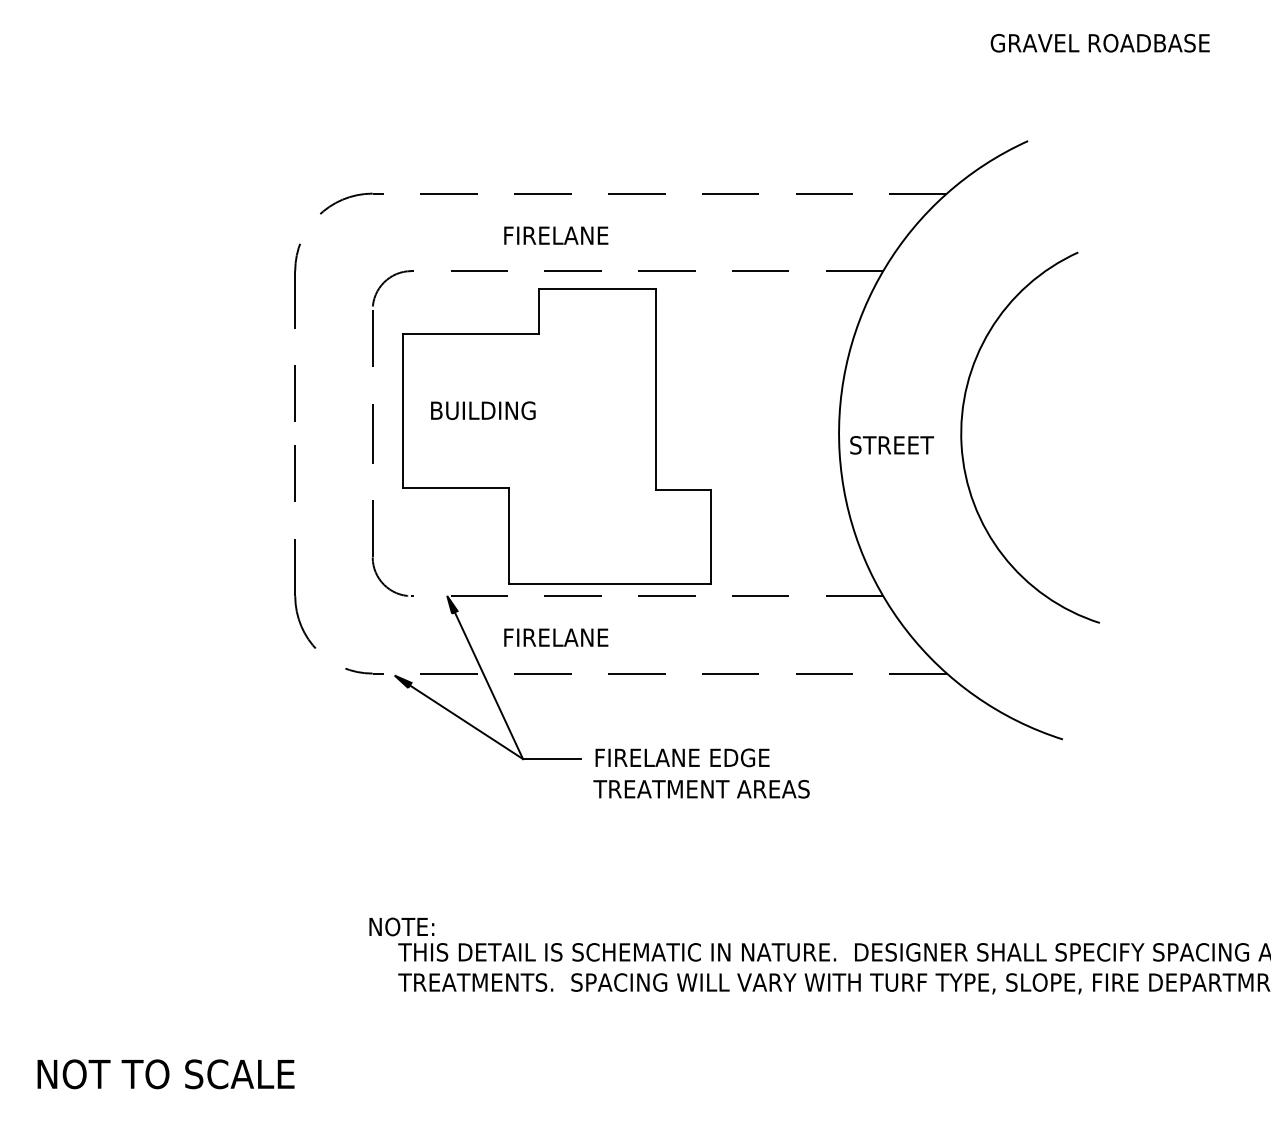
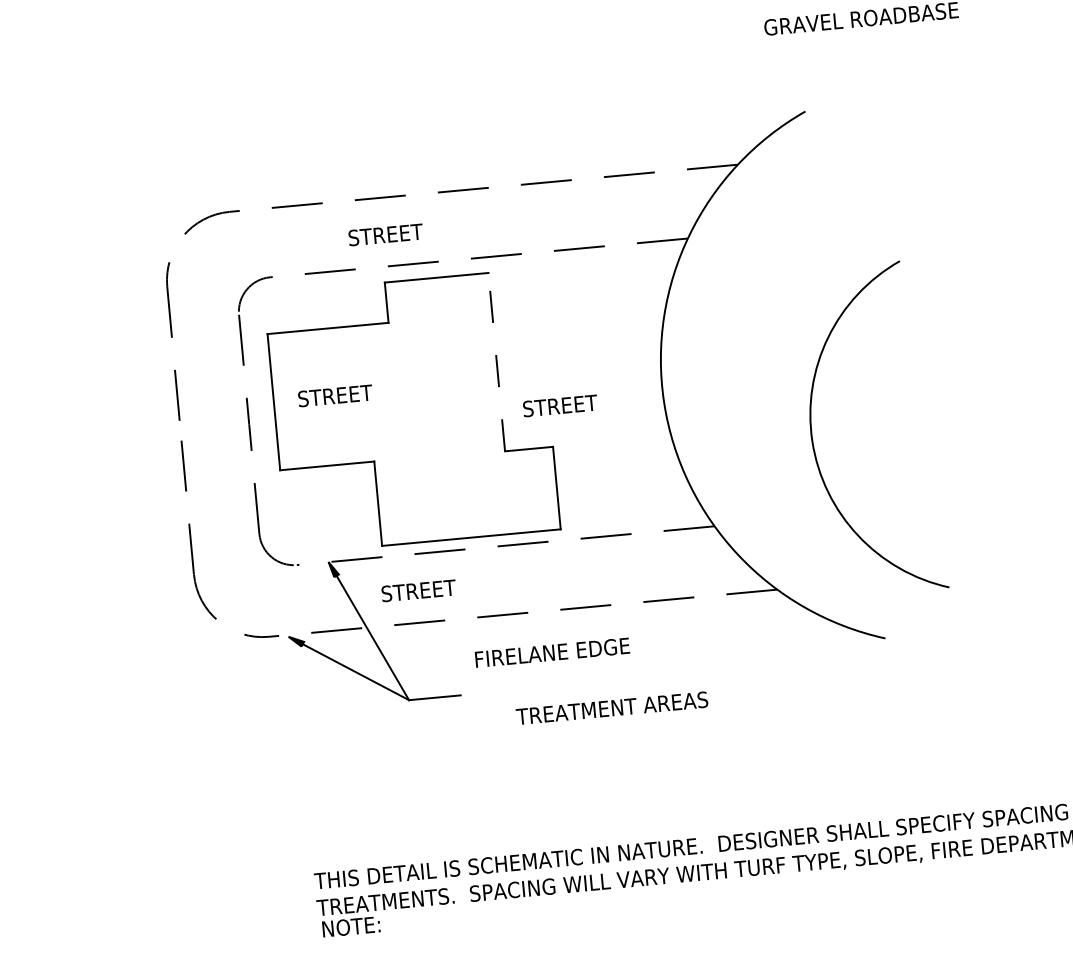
text: (555, 235) -> (394, 233), FIRELANE -> STREET
line: (656, 389) -> (496, 361), solid -> dashed
text: (482, 410) -> (344, 394), BUILDING -> STREET
arc: (962, 437) -> (812, 434), moved
text: (891, 445) -> (559, 406), moved
text: (555, 637) -> (427, 589), FIRELANE -> STREET
text: (682, 757) -> (552, 652), moved
text: (701, 789) -> (612, 708), moved
text: (401, 926) -> (350, 926), moved

